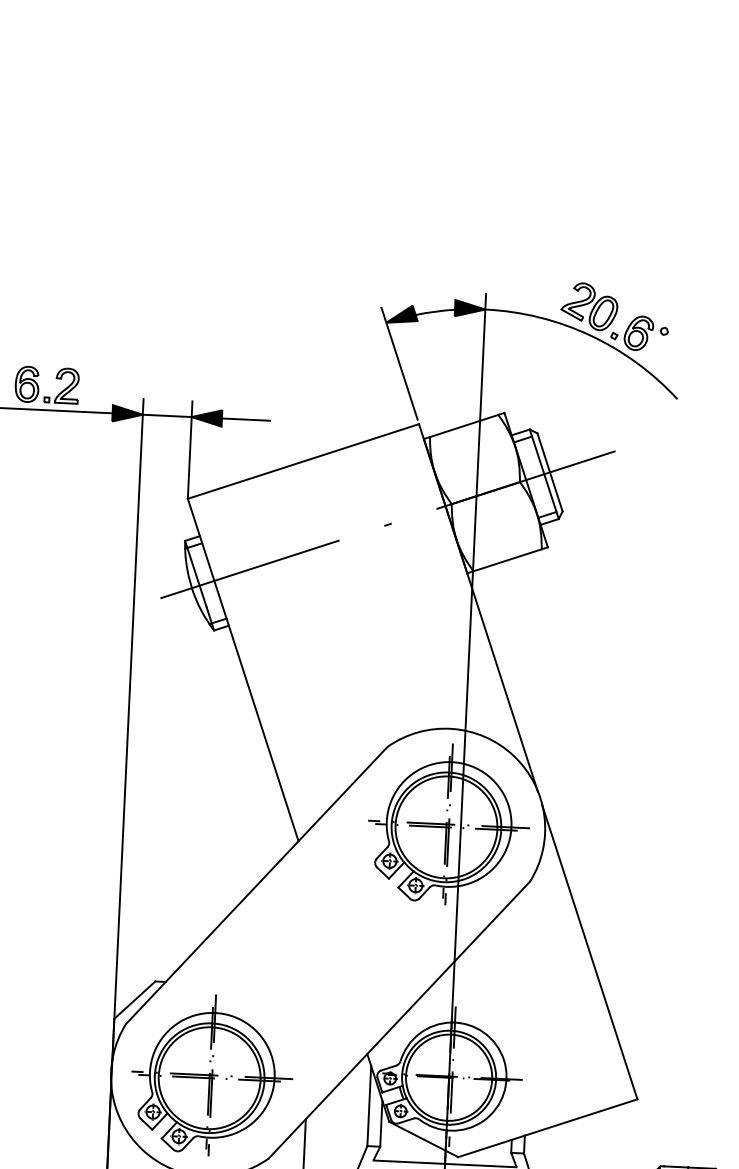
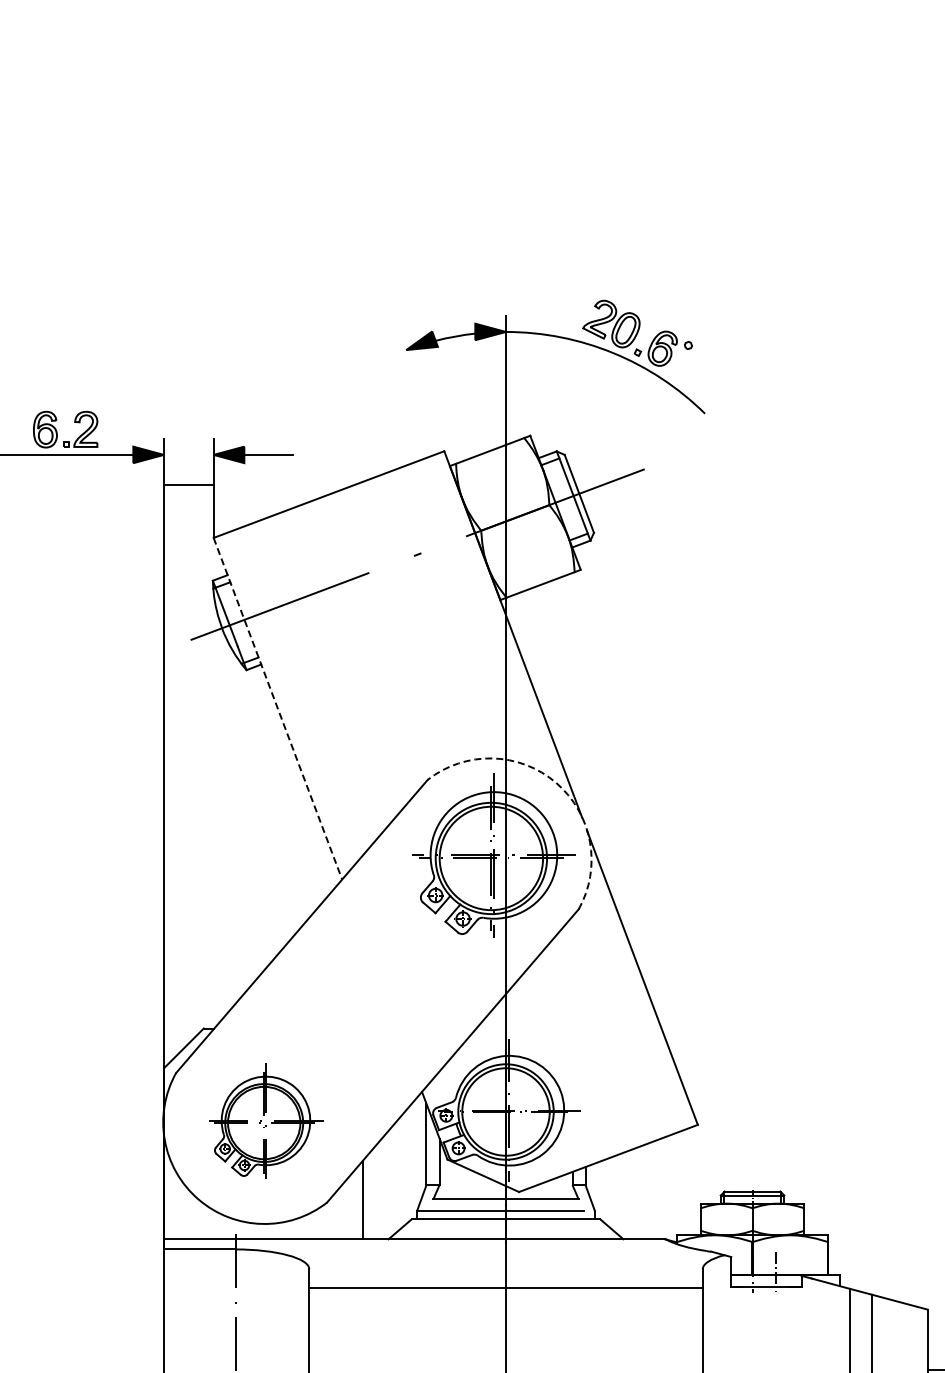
line: (399, 363) -> (421, 390), removed
line: (166, 415) -> (188, 484), moved
line: (242, 669) -> (277, 708), solid -> dashed
arc: (514, 755) -> (556, 782), solid -> dashed
part: (211, 1074) -> (265, 1120), size x0.7

